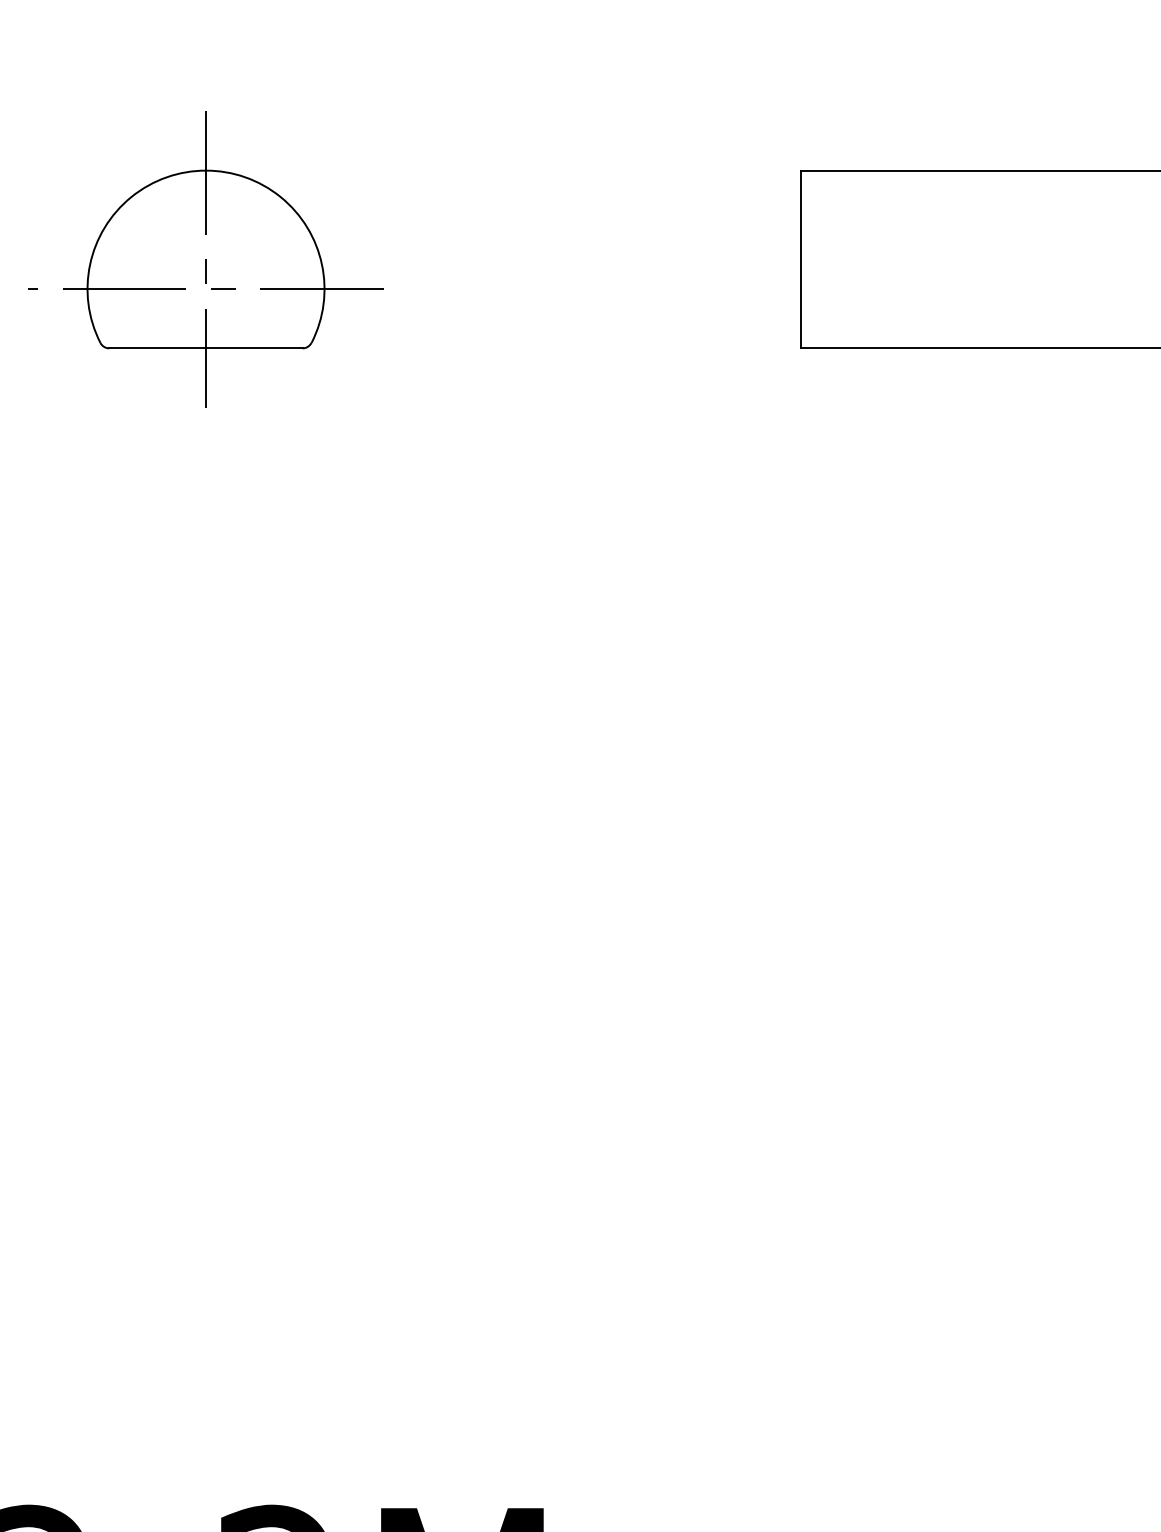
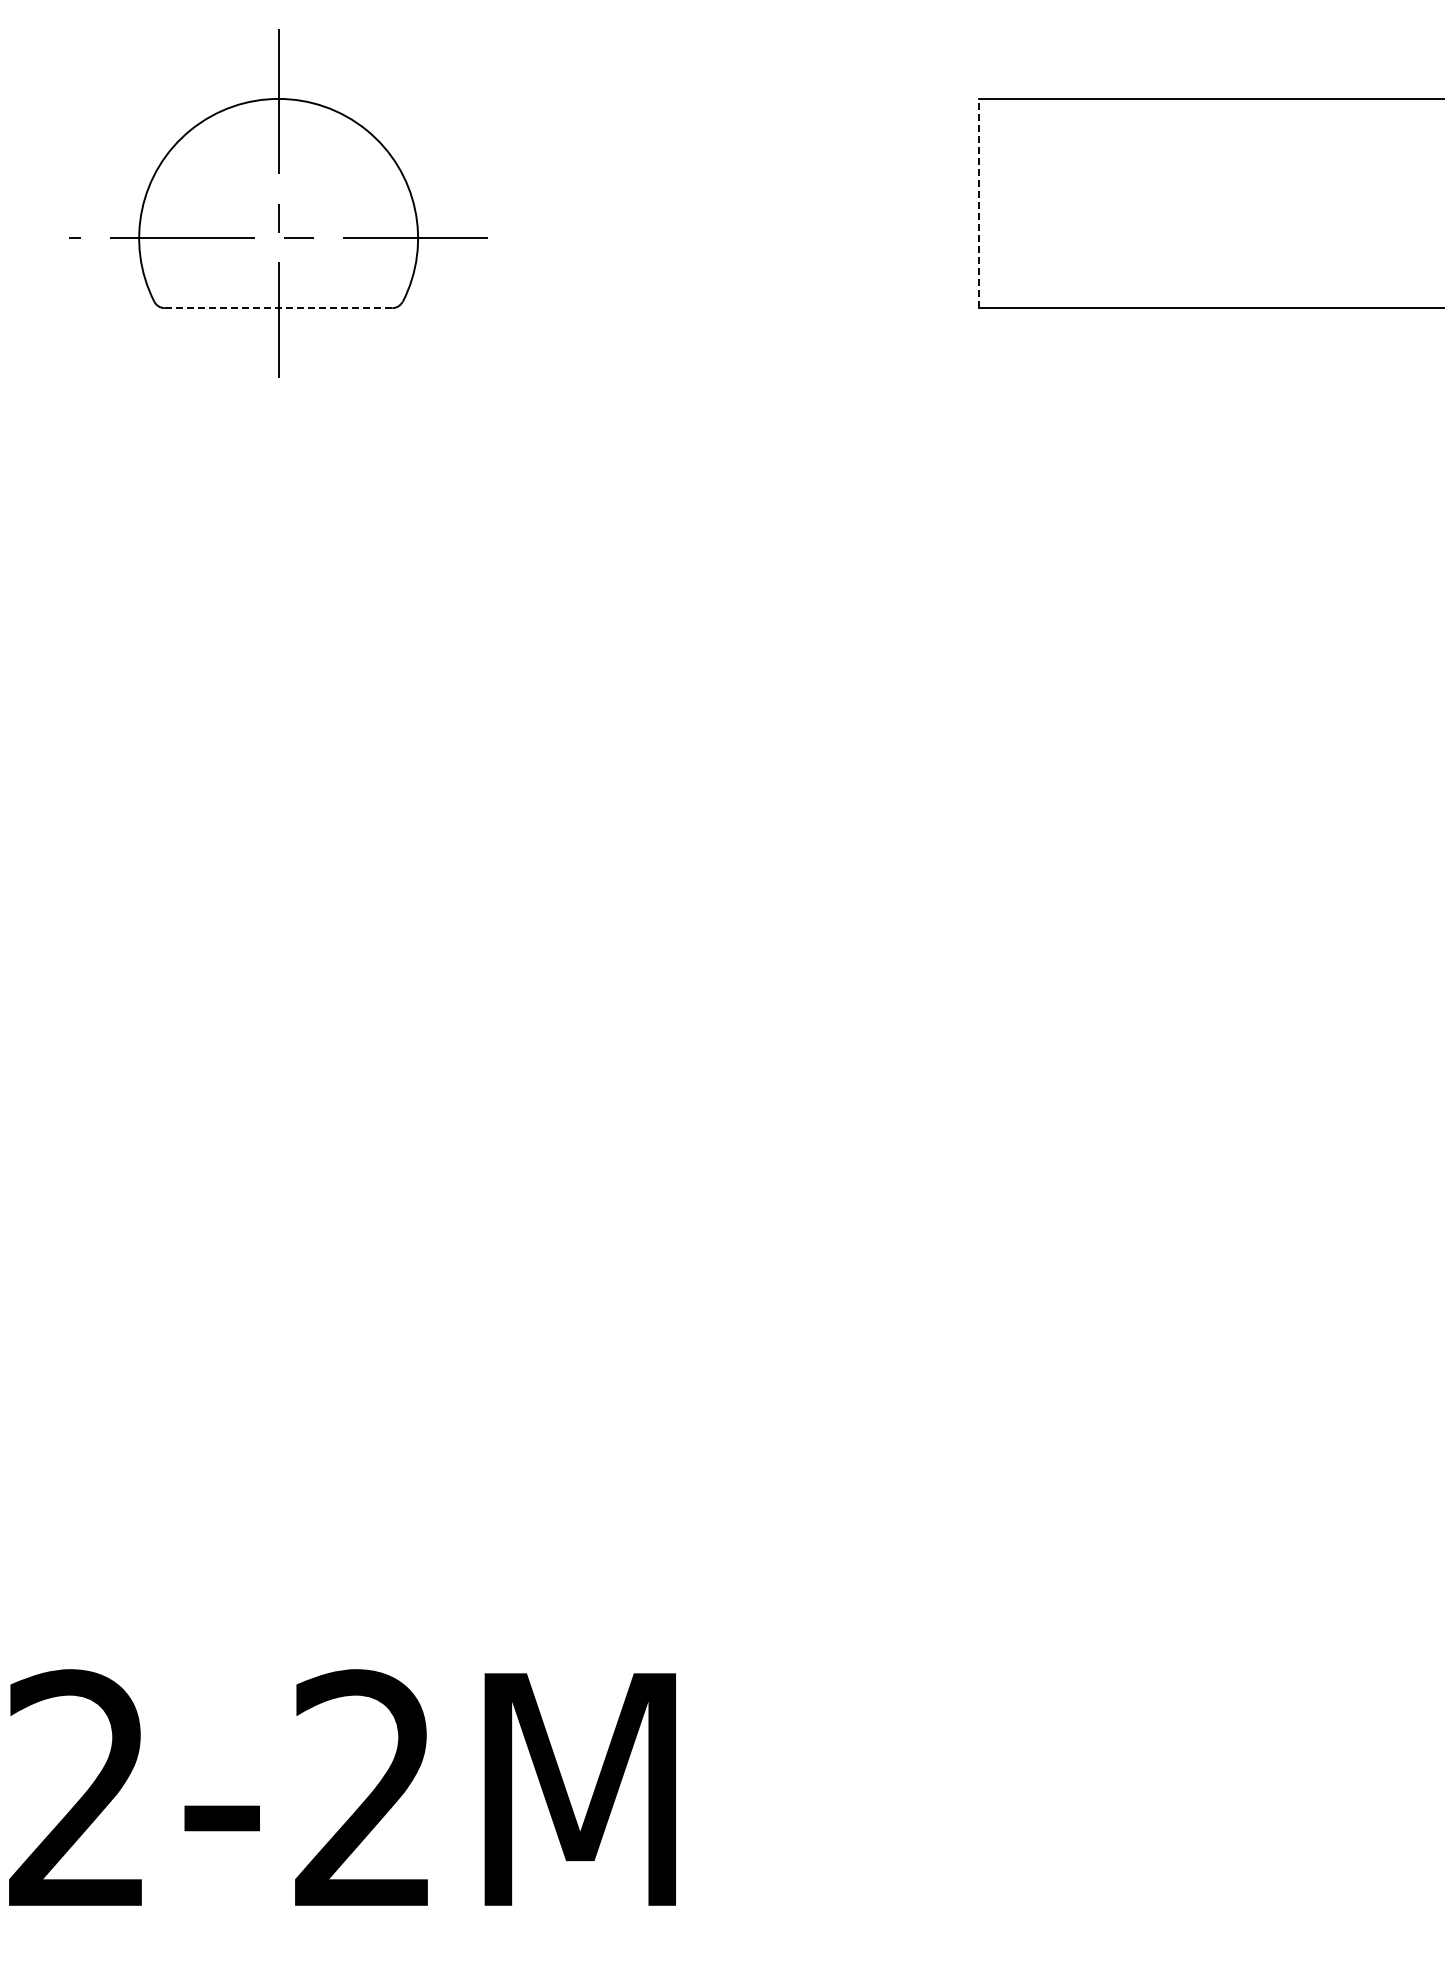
line: (800, 259) -> (978, 203), solid -> dashed
line: (205, 348) -> (278, 308), solid -> dashed

